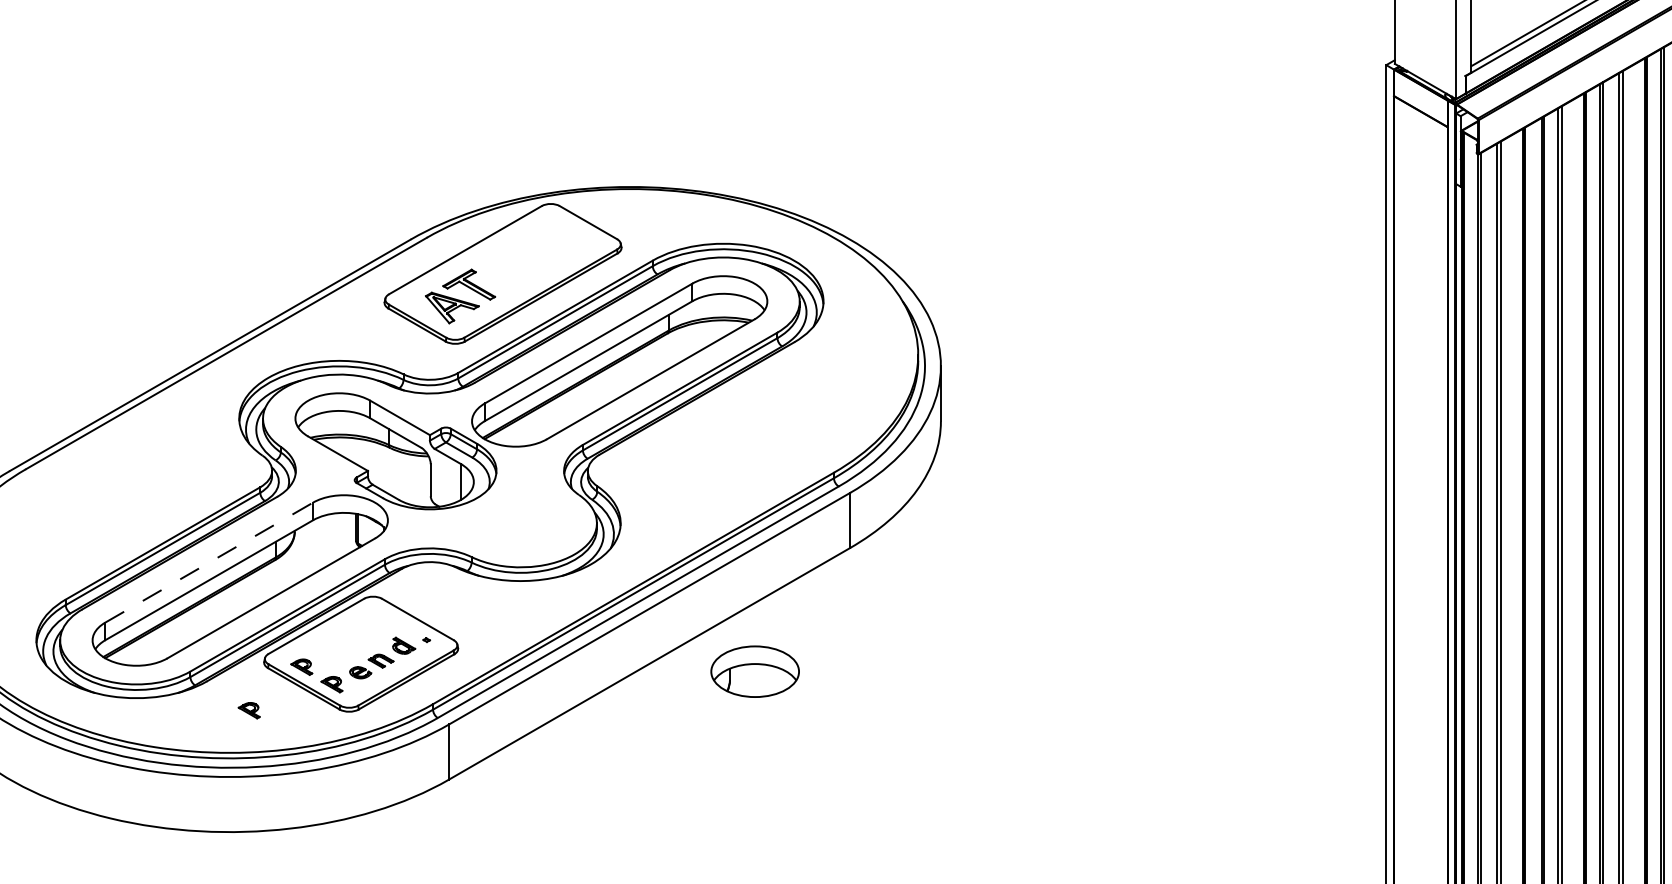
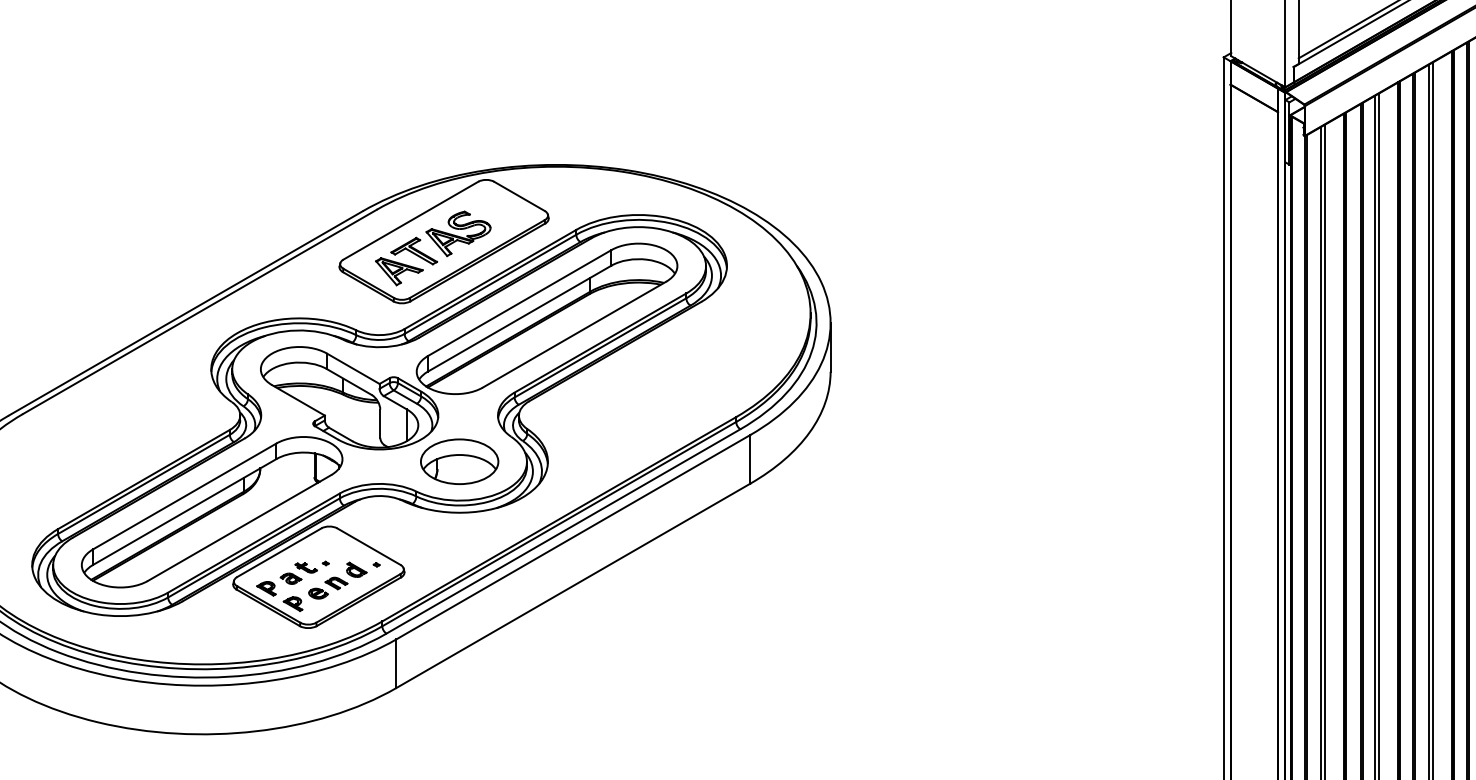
part: (519, 264) -> (458, 233), added
line: (208, 562) -> (184, 496), dashed -> solid
part: (344, 648) -> (304, 572), added
part: (754, 671) -> (459, 461), moved
part: (248, 709) -> (219, 626), removed

